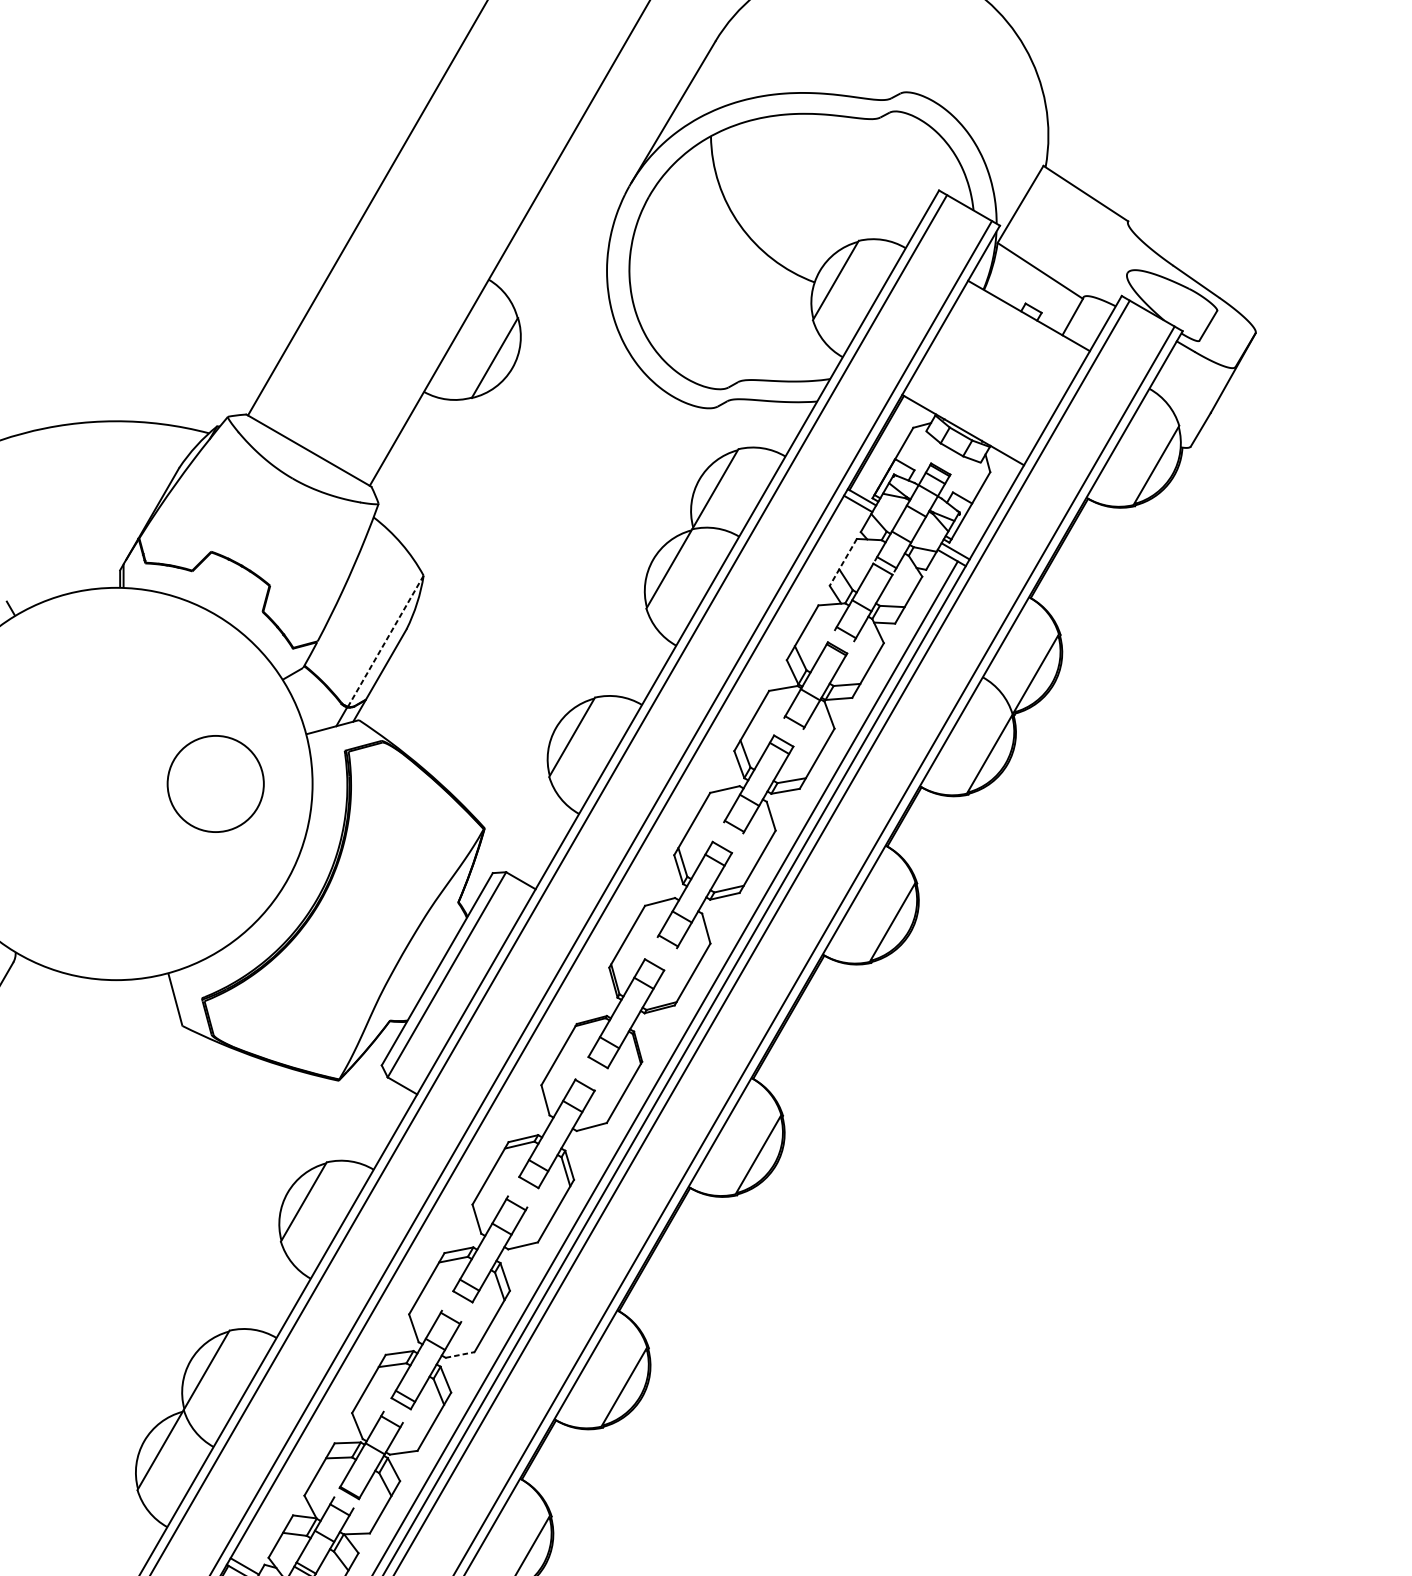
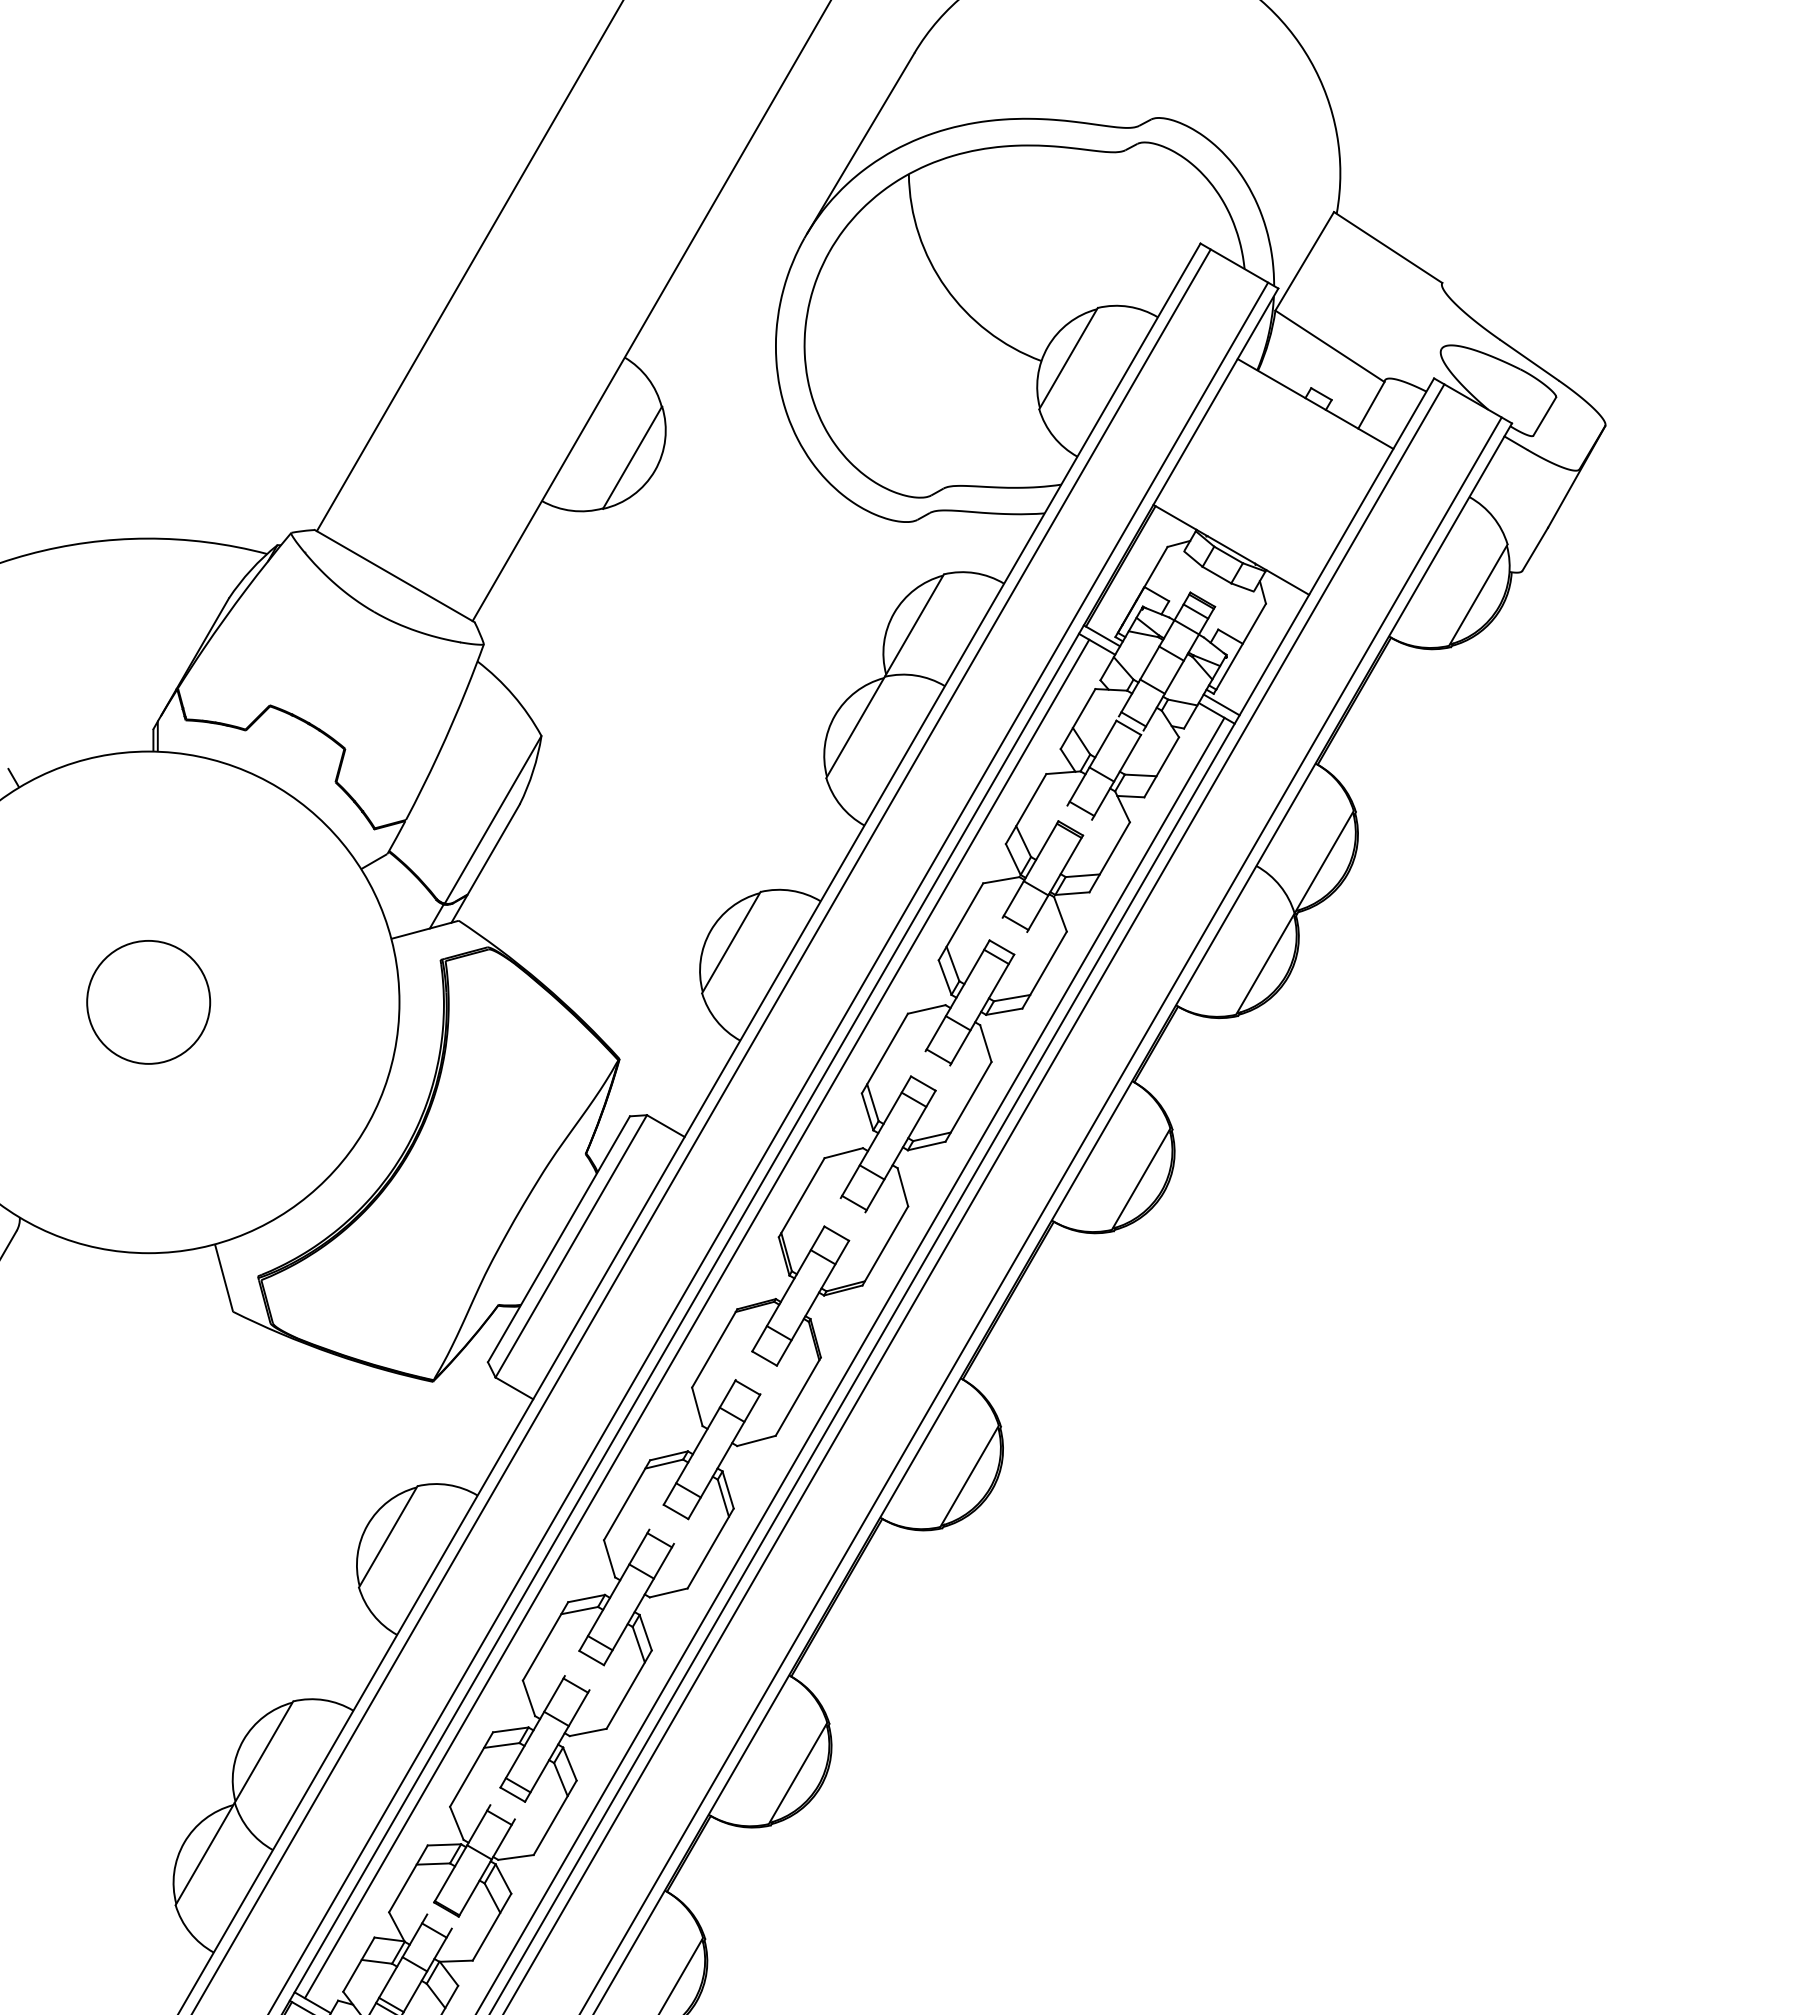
line: (843, 562) -> (1078, 719), dashed -> solid
line: (386, 640) -> (493, 819), dashed -> solid
circle: (215, 784) -> (148, 1002), moved
line: (544, 1031) -> (696, 1318), added
line: (460, 1355) -> (588, 1732), dashed -> solid

